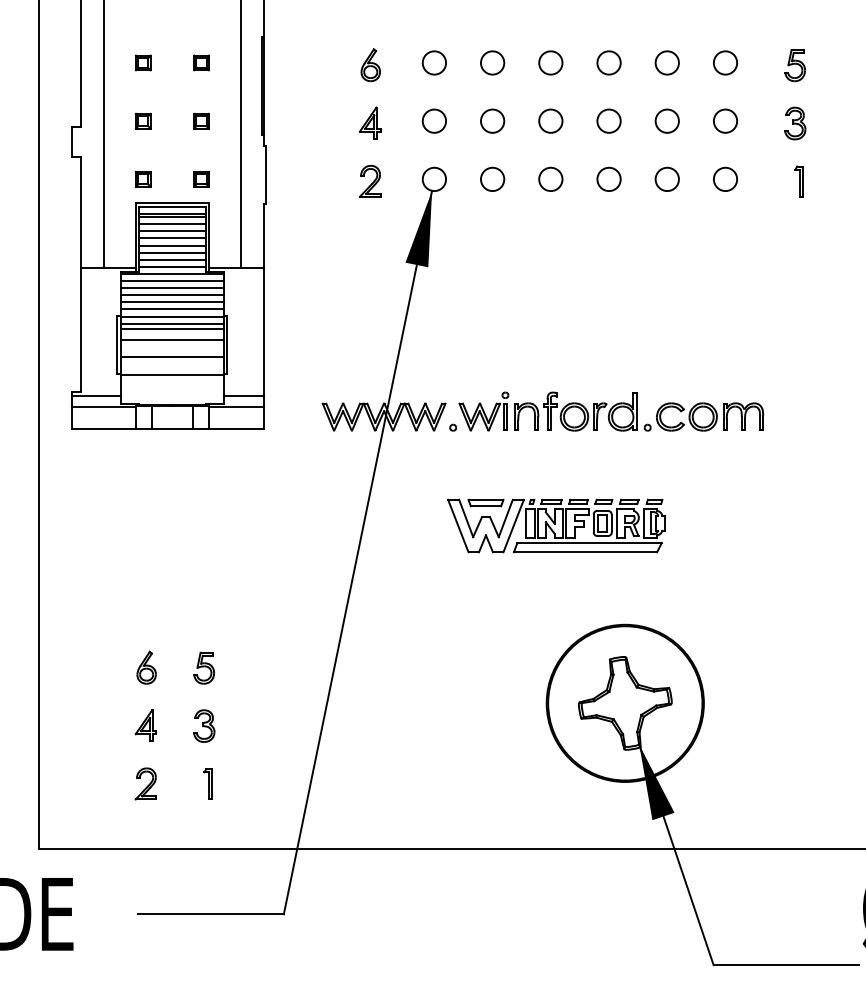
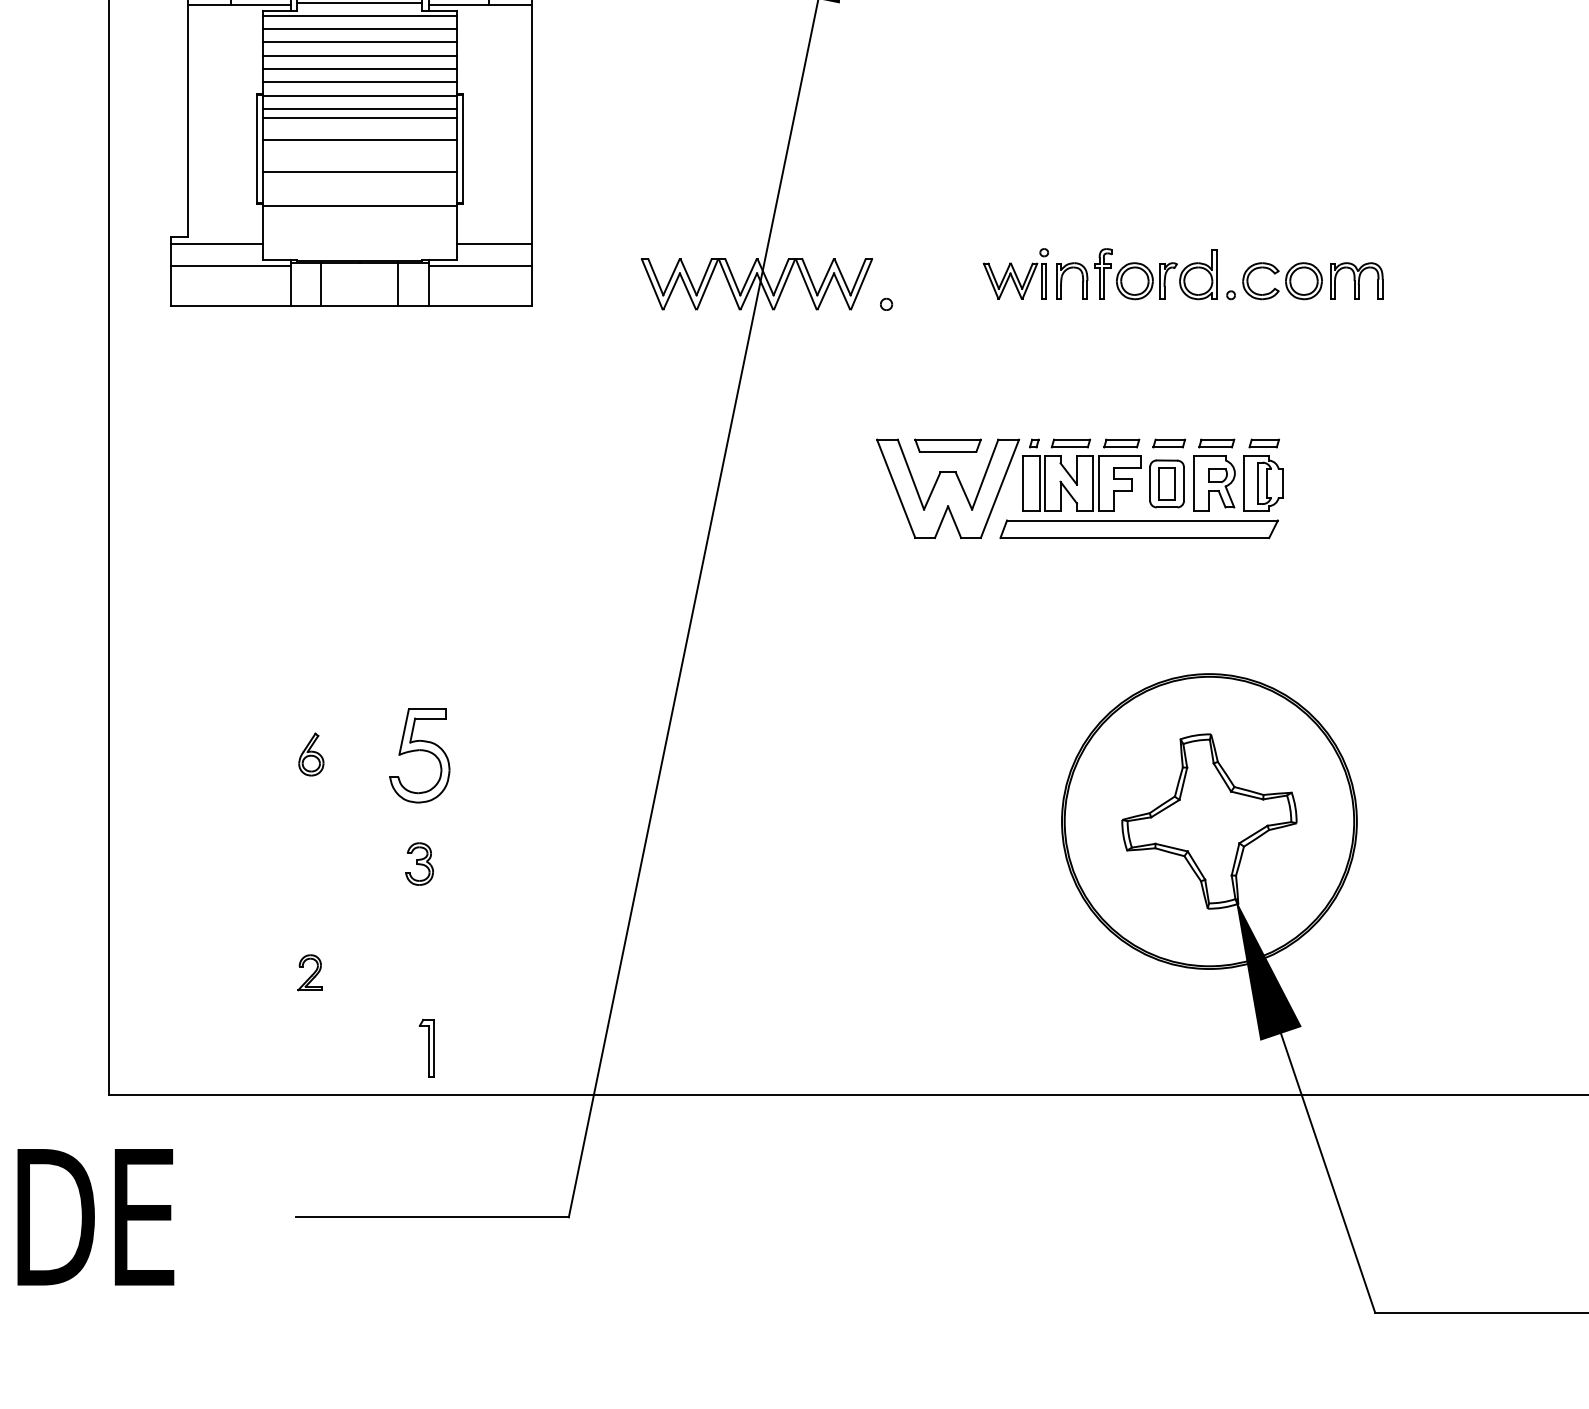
part: (611, 411) -> (1183, 273), size x0.7
part: (146, 667) -> (311, 754), size x0.7
part: (203, 667) -> (418, 754), size x1.6
part: (145, 725) -> (309, 863), removed
part: (204, 725) -> (419, 863), size x0.7
part: (145, 783) -> (309, 971), size x0.6
part: (207, 783) -> (425, 1046), moved

